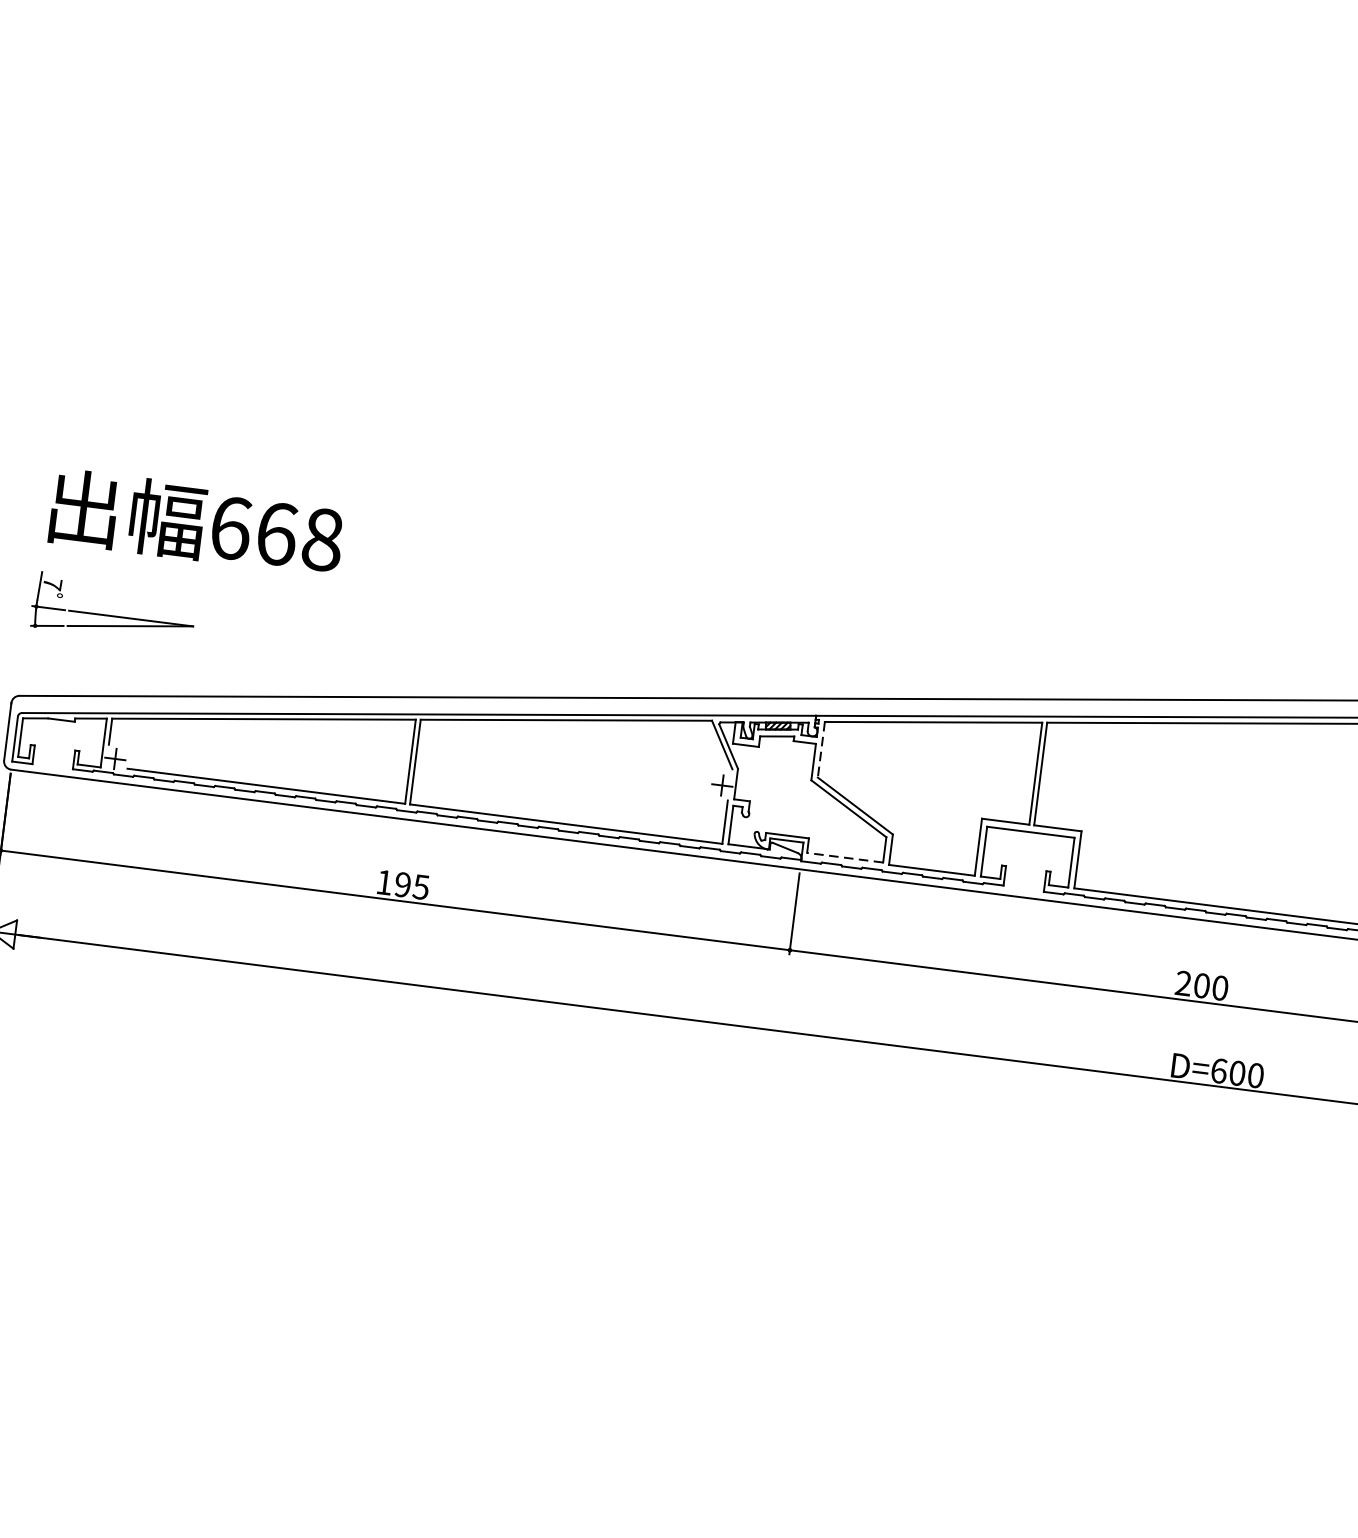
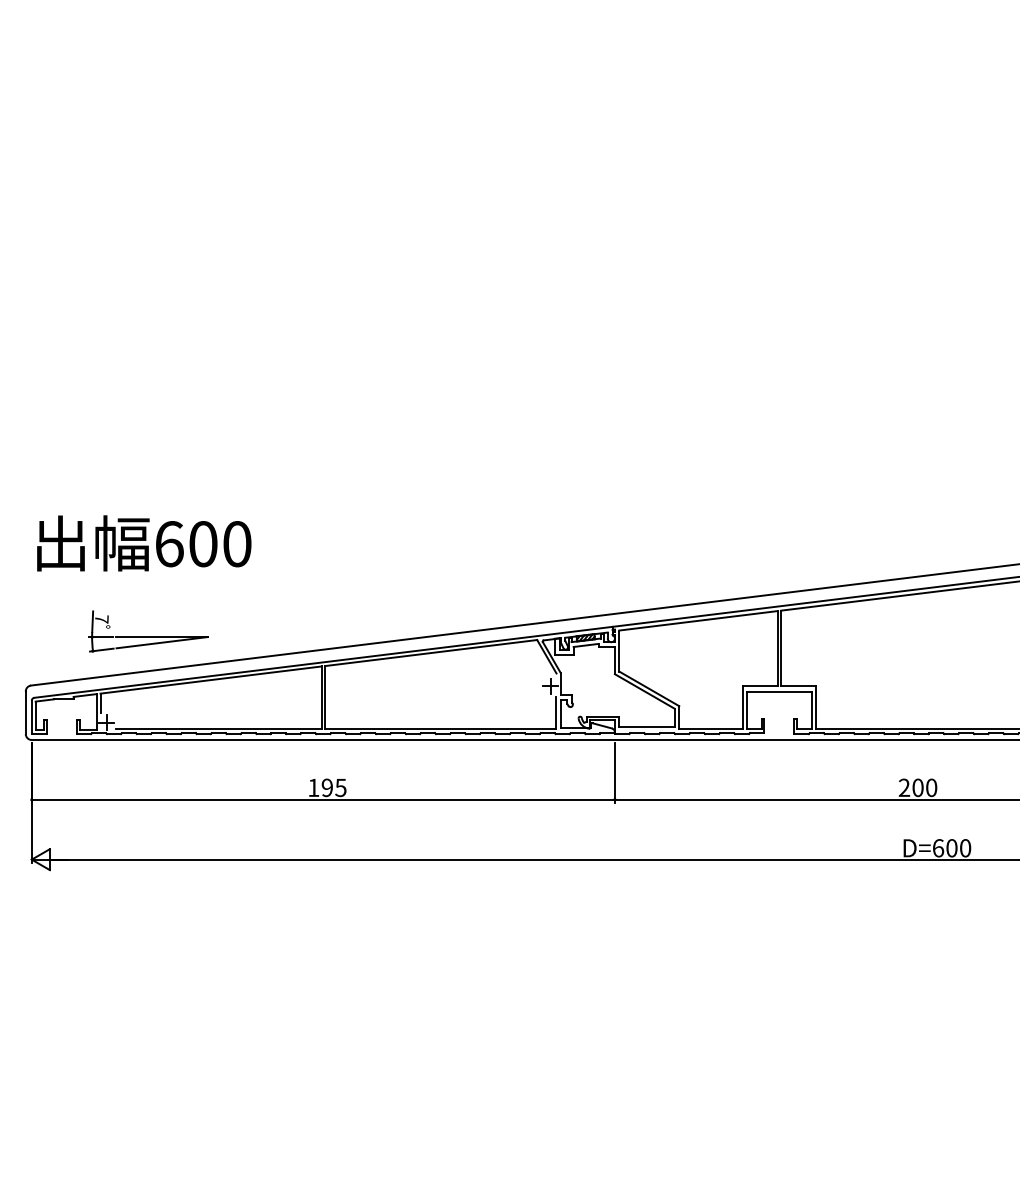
text: (299, 537) -> (220, 544), 668 -> 600
part: (113, 608) -> (148, 631), moved
line: (821, 750) -> (619, 651), dashed -> solid
line: (844, 857) -> (646, 727), dashed -> solid

